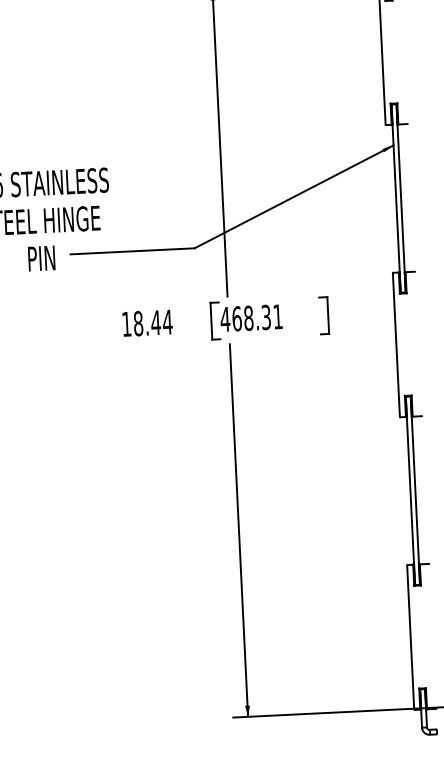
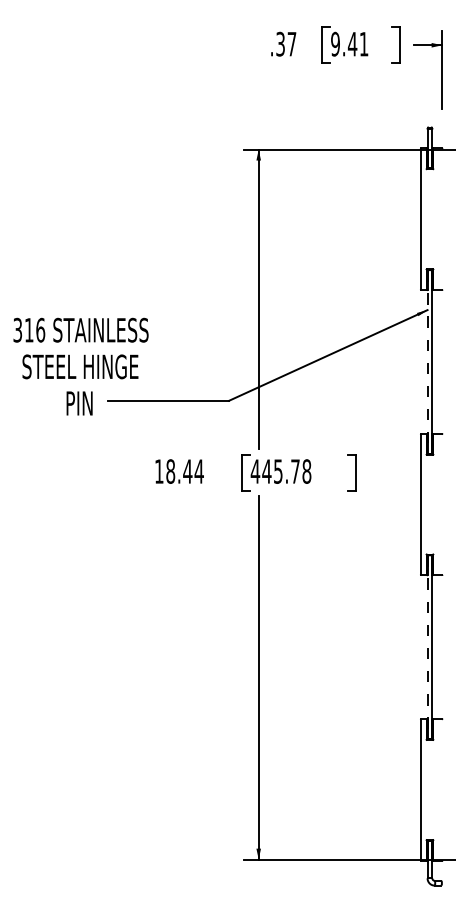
line: (396, 199) -> (427, 362), solid -> dashed
text: (257, 317) -> (286, 471), 468.31 -> 445.78
line: (410, 491) -> (427, 647), solid -> dashed

